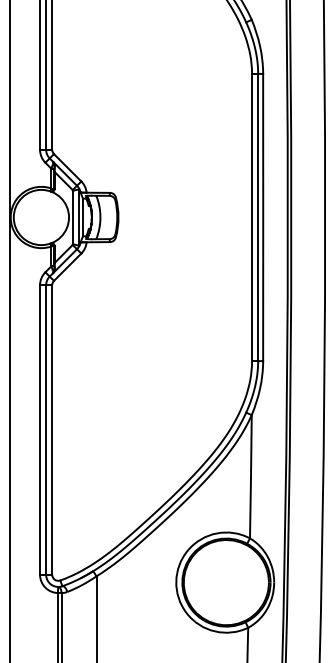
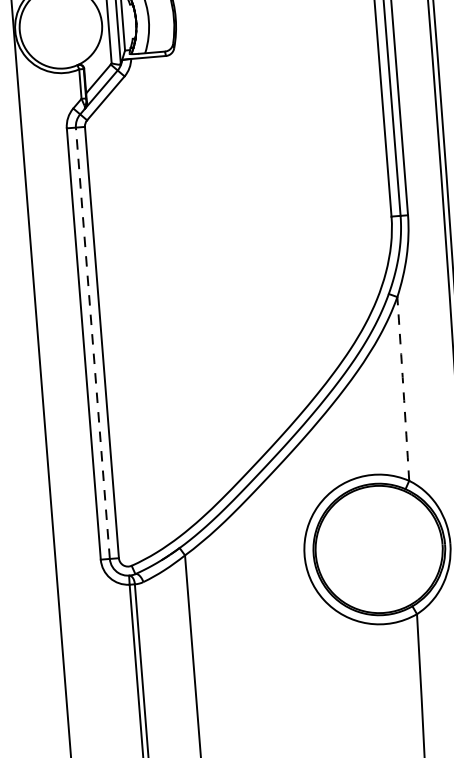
line: (46, 429) -> (93, 342), solid -> dashed
arc: (250, 476) -> (402, 388), solid -> dashed

